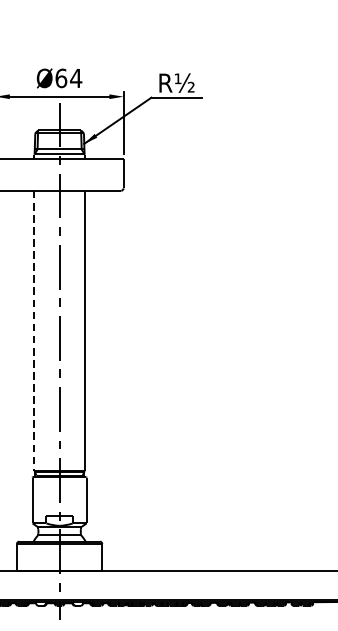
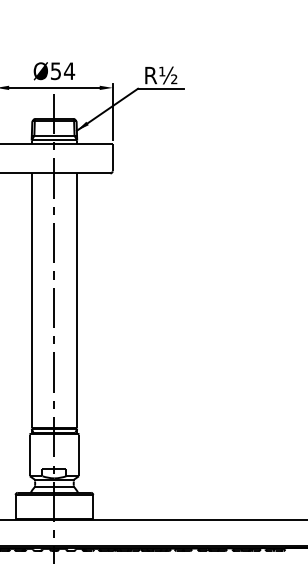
text: (60, 78) -> (55, 71), Ø64 -> Ø54
line: (34, 330) -> (31, 300), dashed -> solid

